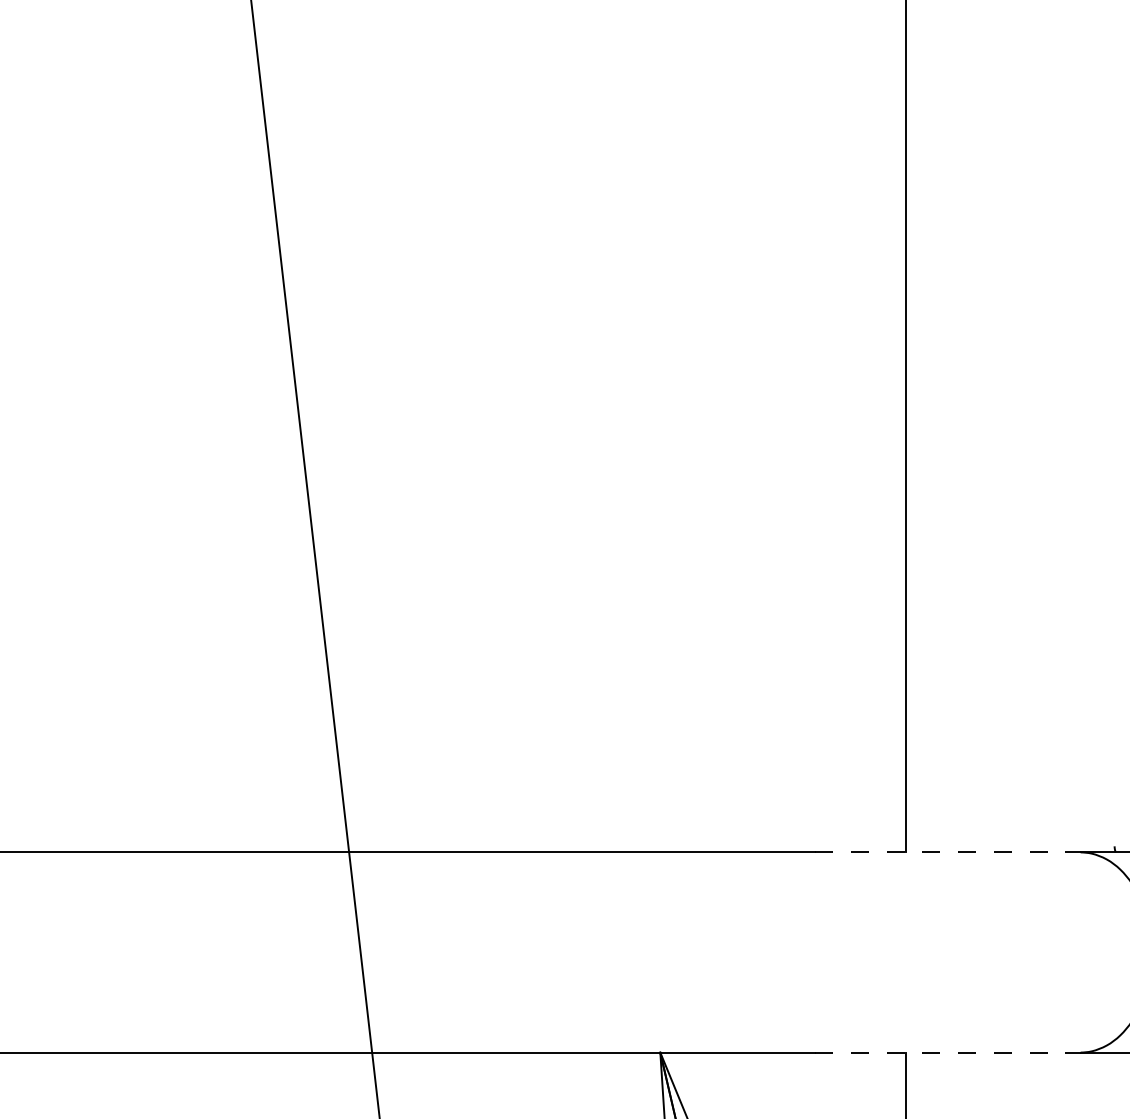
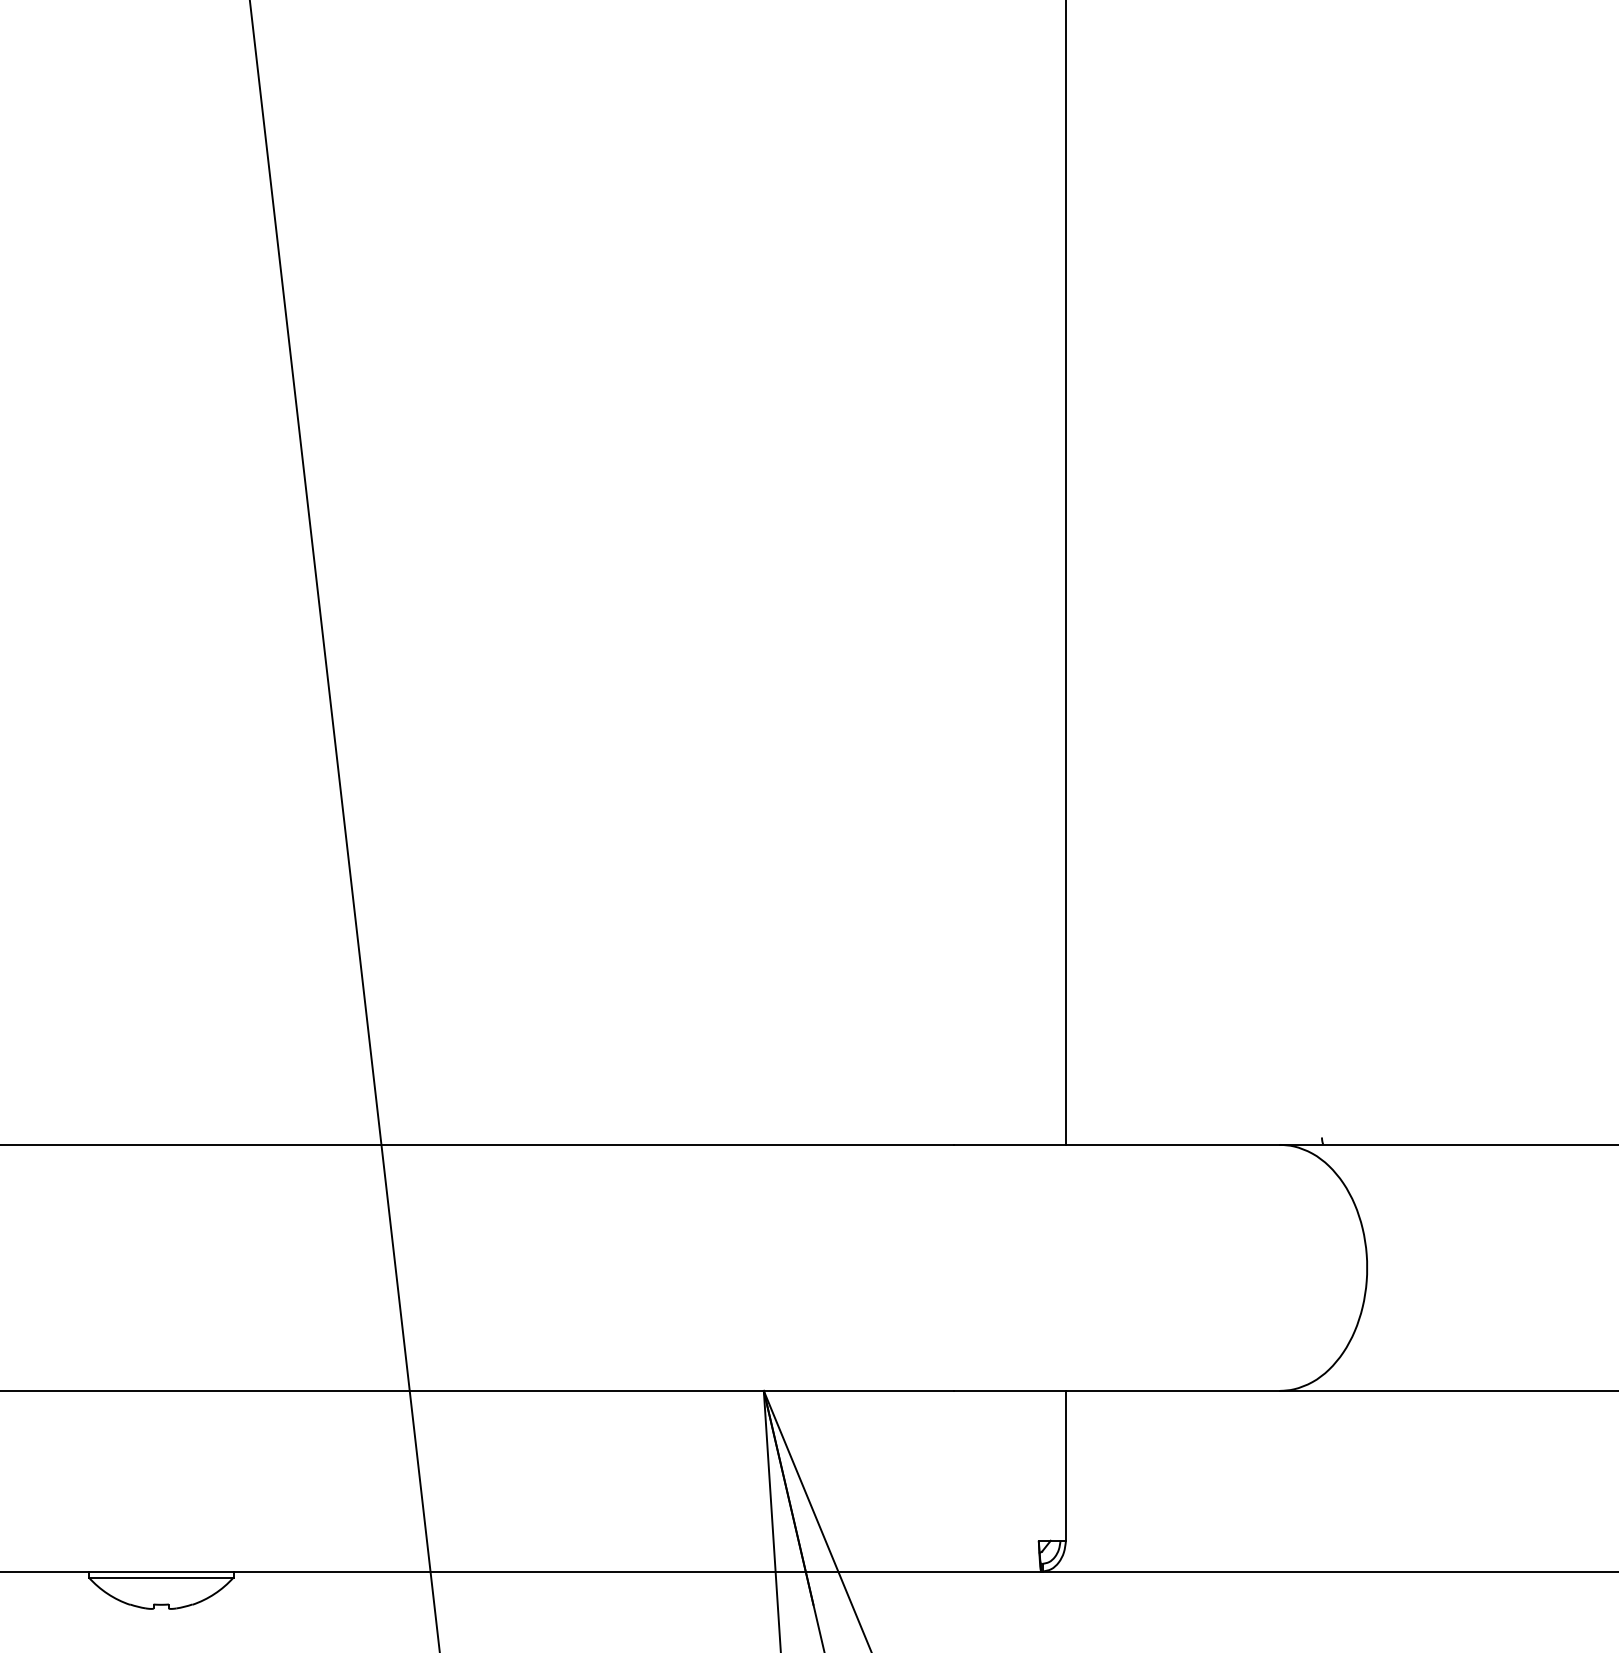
line: (948, 852) -> (1117, 1144), dashed -> solid
line: (948, 1052) -> (1117, 1390), dashed -> solid

